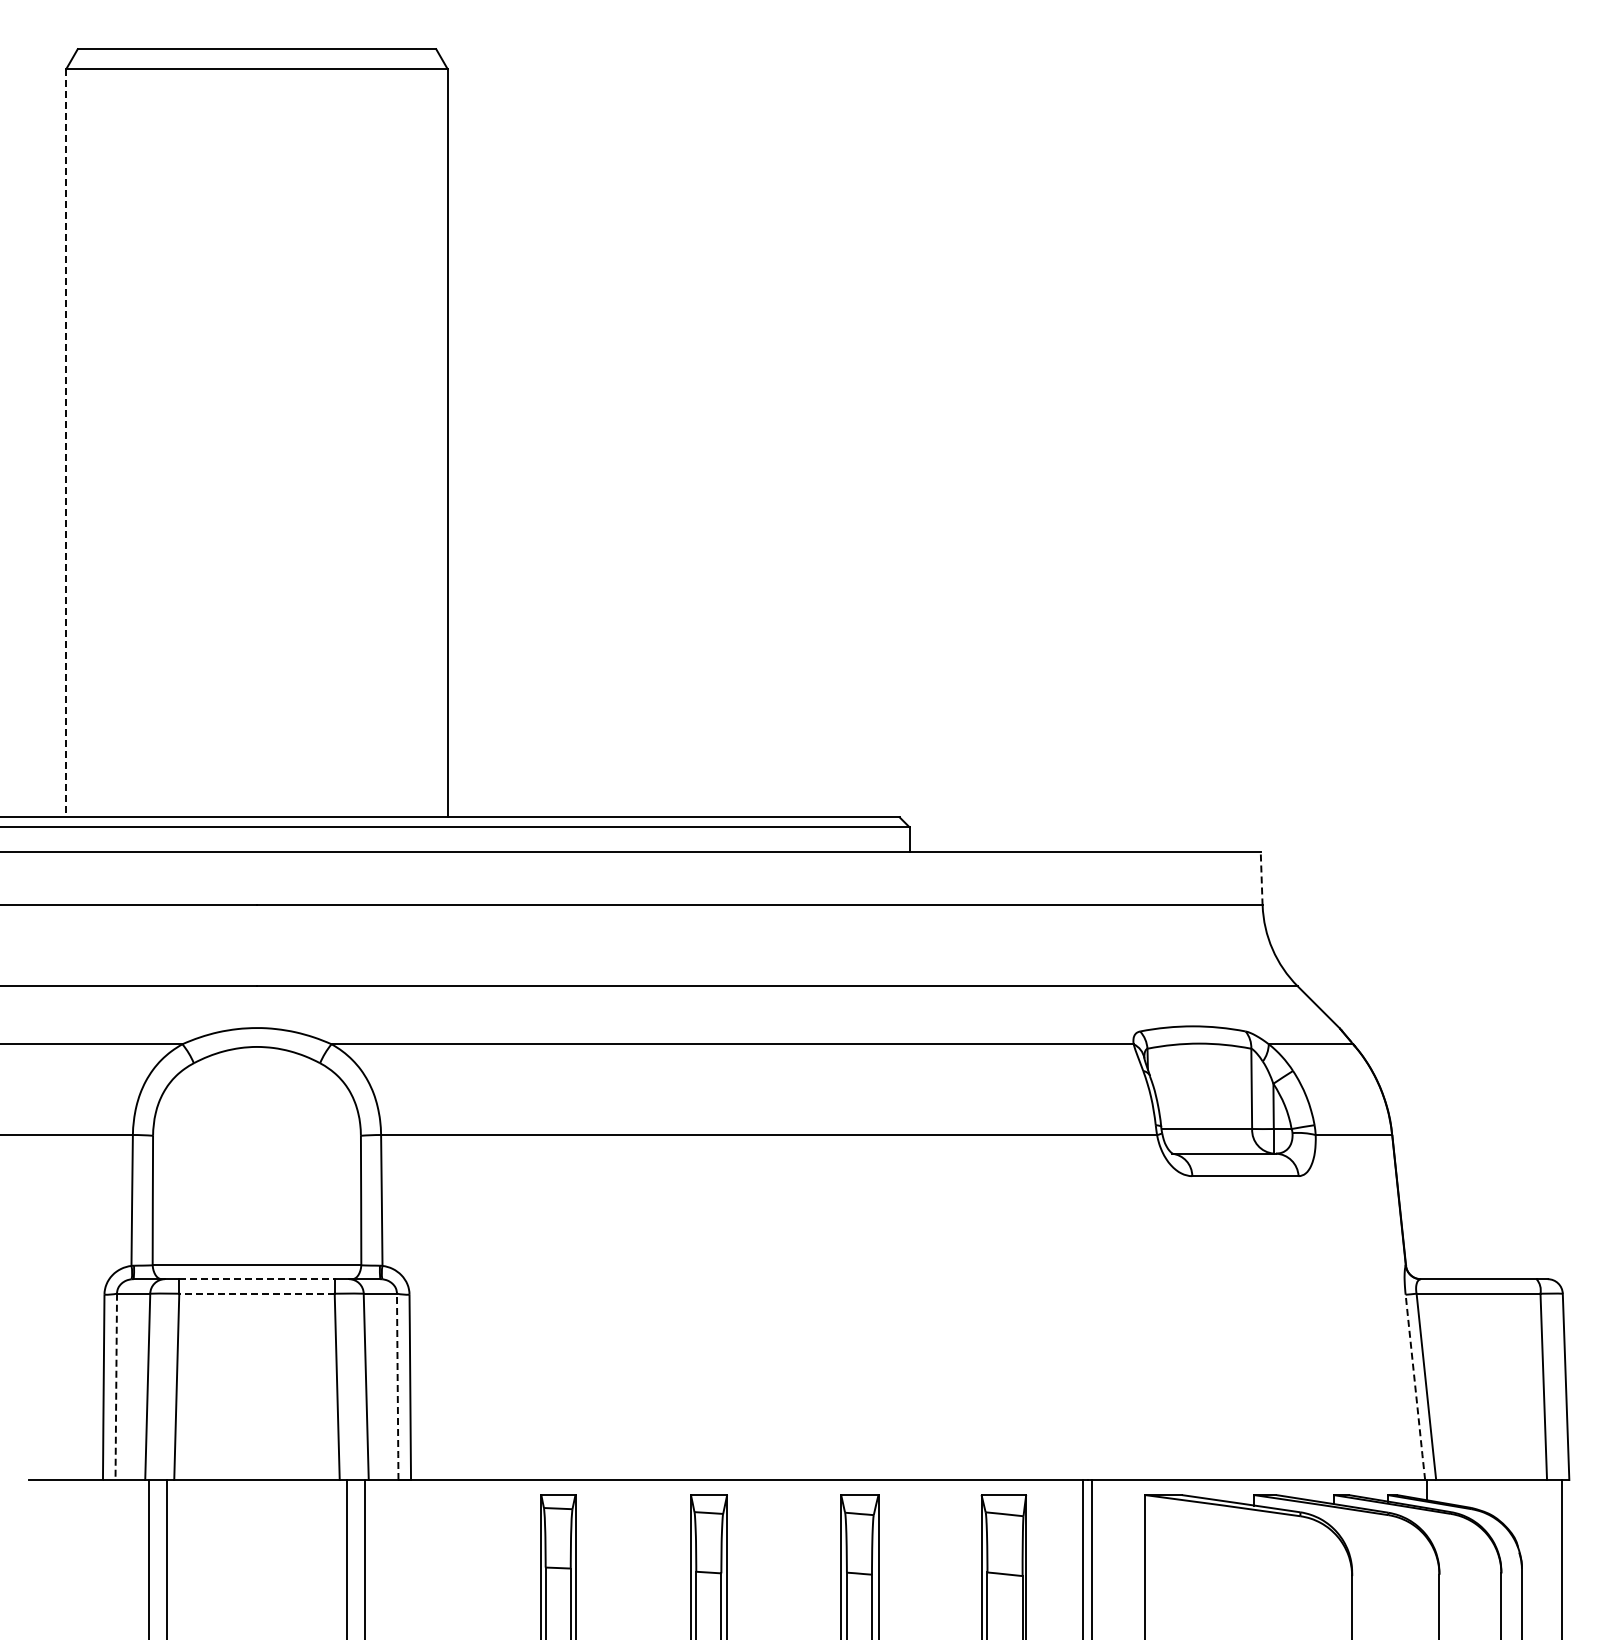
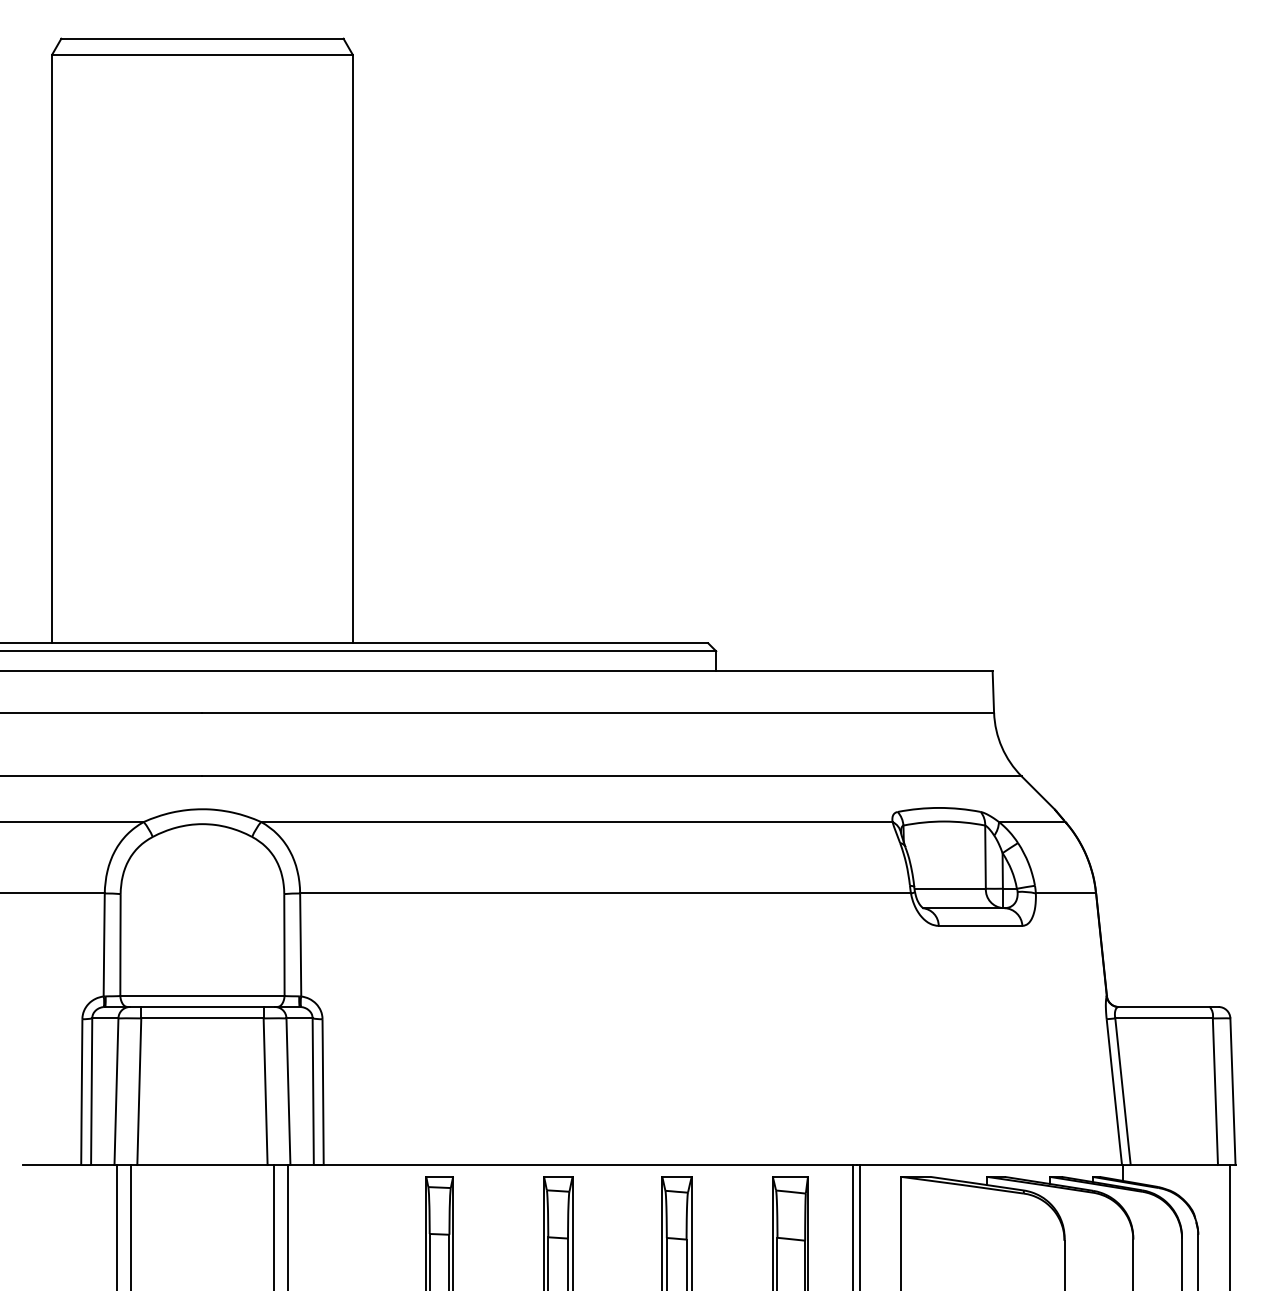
line: (66, 443) -> (52, 349), dashed -> solid
line: (1261, 878) -> (993, 691), dashed -> solid
line: (257, 1279) -> (202, 1007), dashed -> solid
line: (257, 1293) -> (202, 1018), dashed -> solid
line: (397, 1387) -> (313, 1092), dashed -> solid
line: (116, 1388) -> (91, 1093), dashed -> solid
line: (1415, 1389) -> (1114, 1093), dashed -> solid

